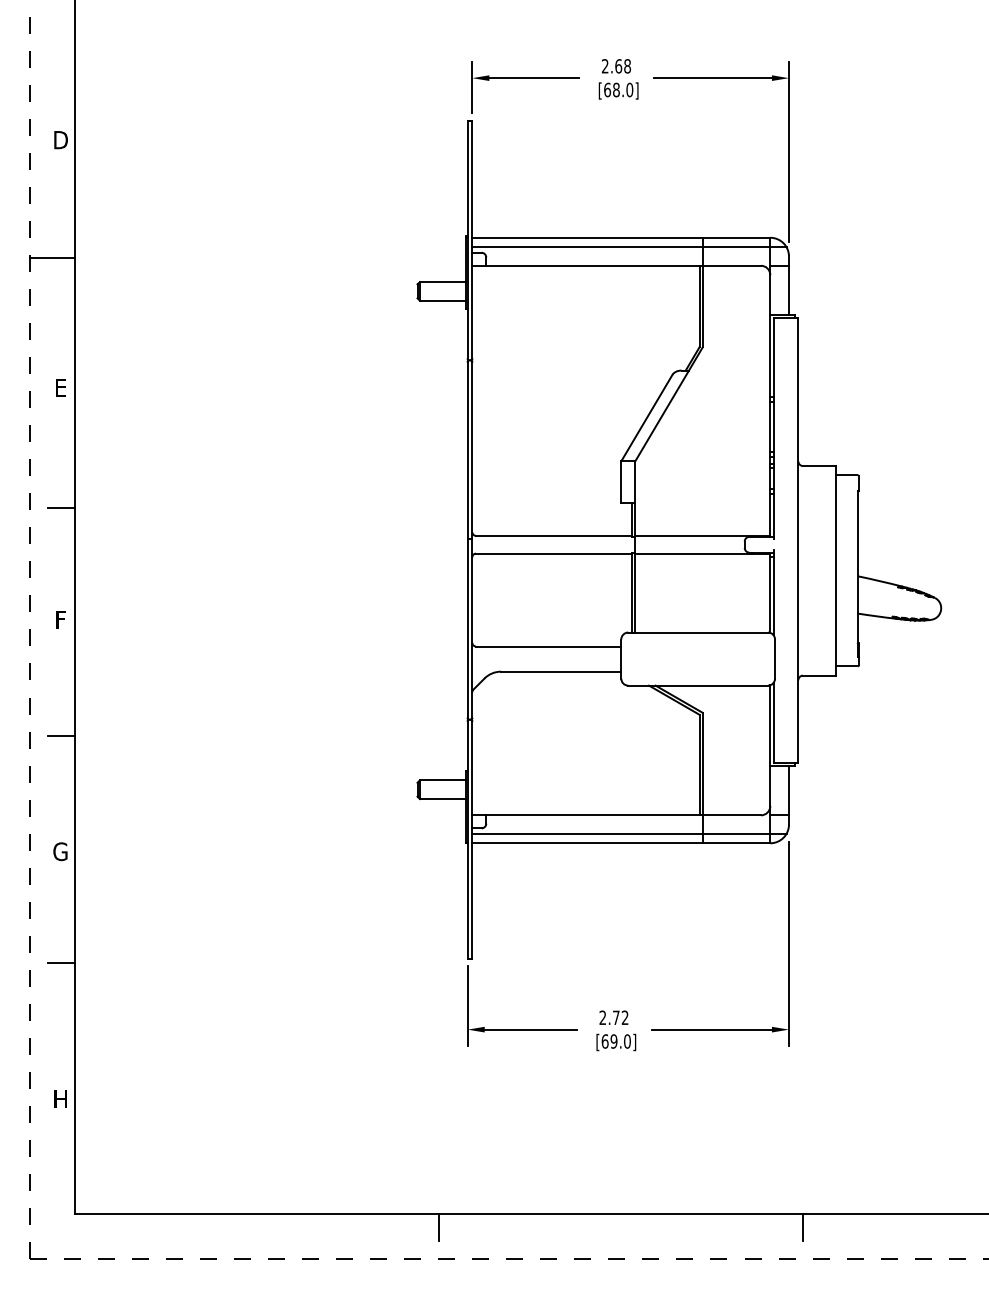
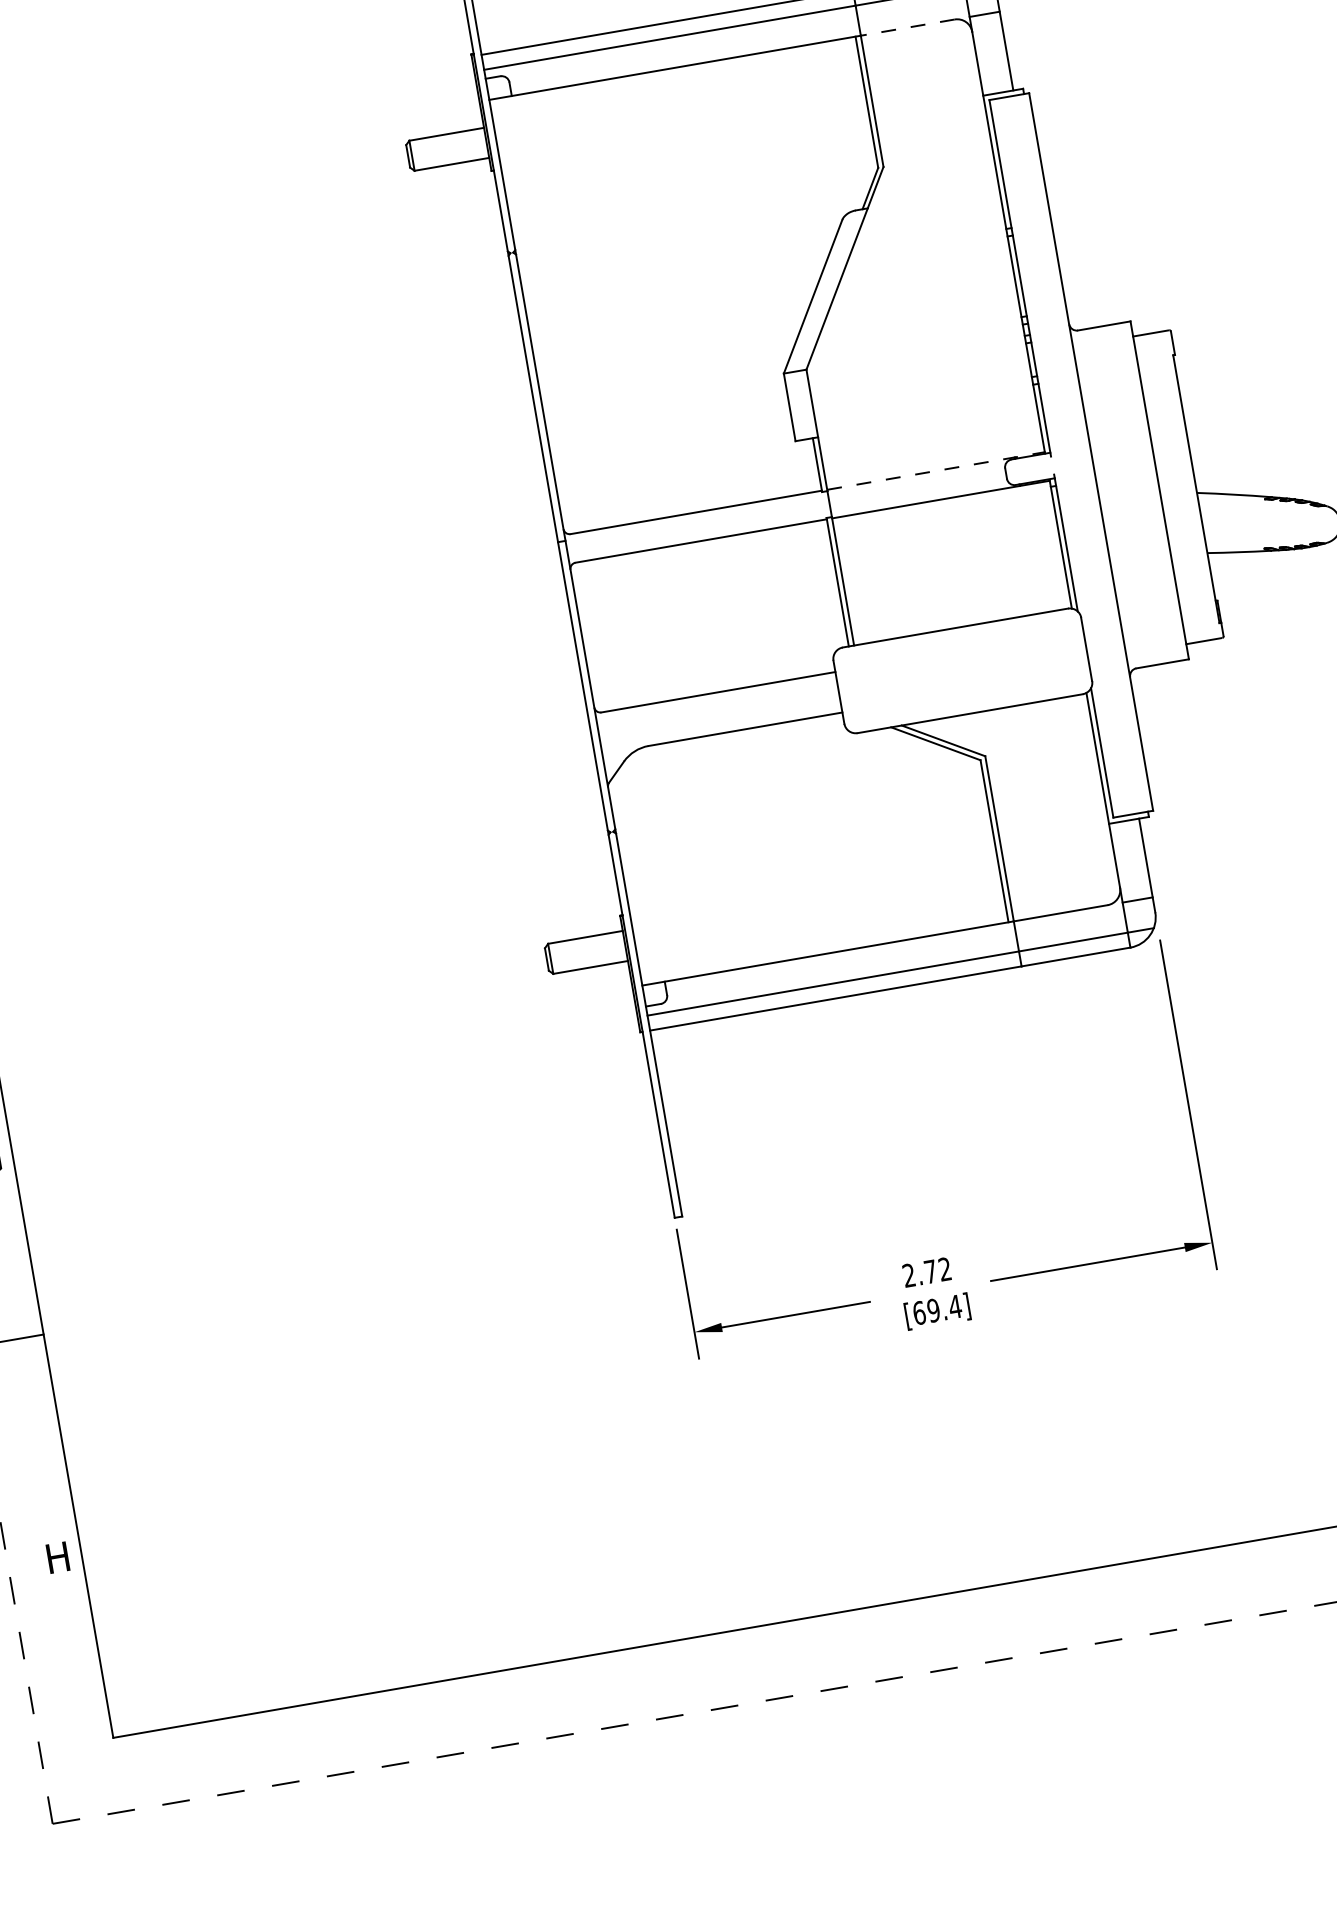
line: (731, 265) -> (906, 27), solid -> dashed
line: (702, 535) -> (935, 470), solid -> dashed
text: (627, 1041) -> (955, 1306), [69.0] -> [69.4]
line: (439, 1226) -> (703, 1657), removed
line: (803, 1226) -> (1290, 1555), removed

